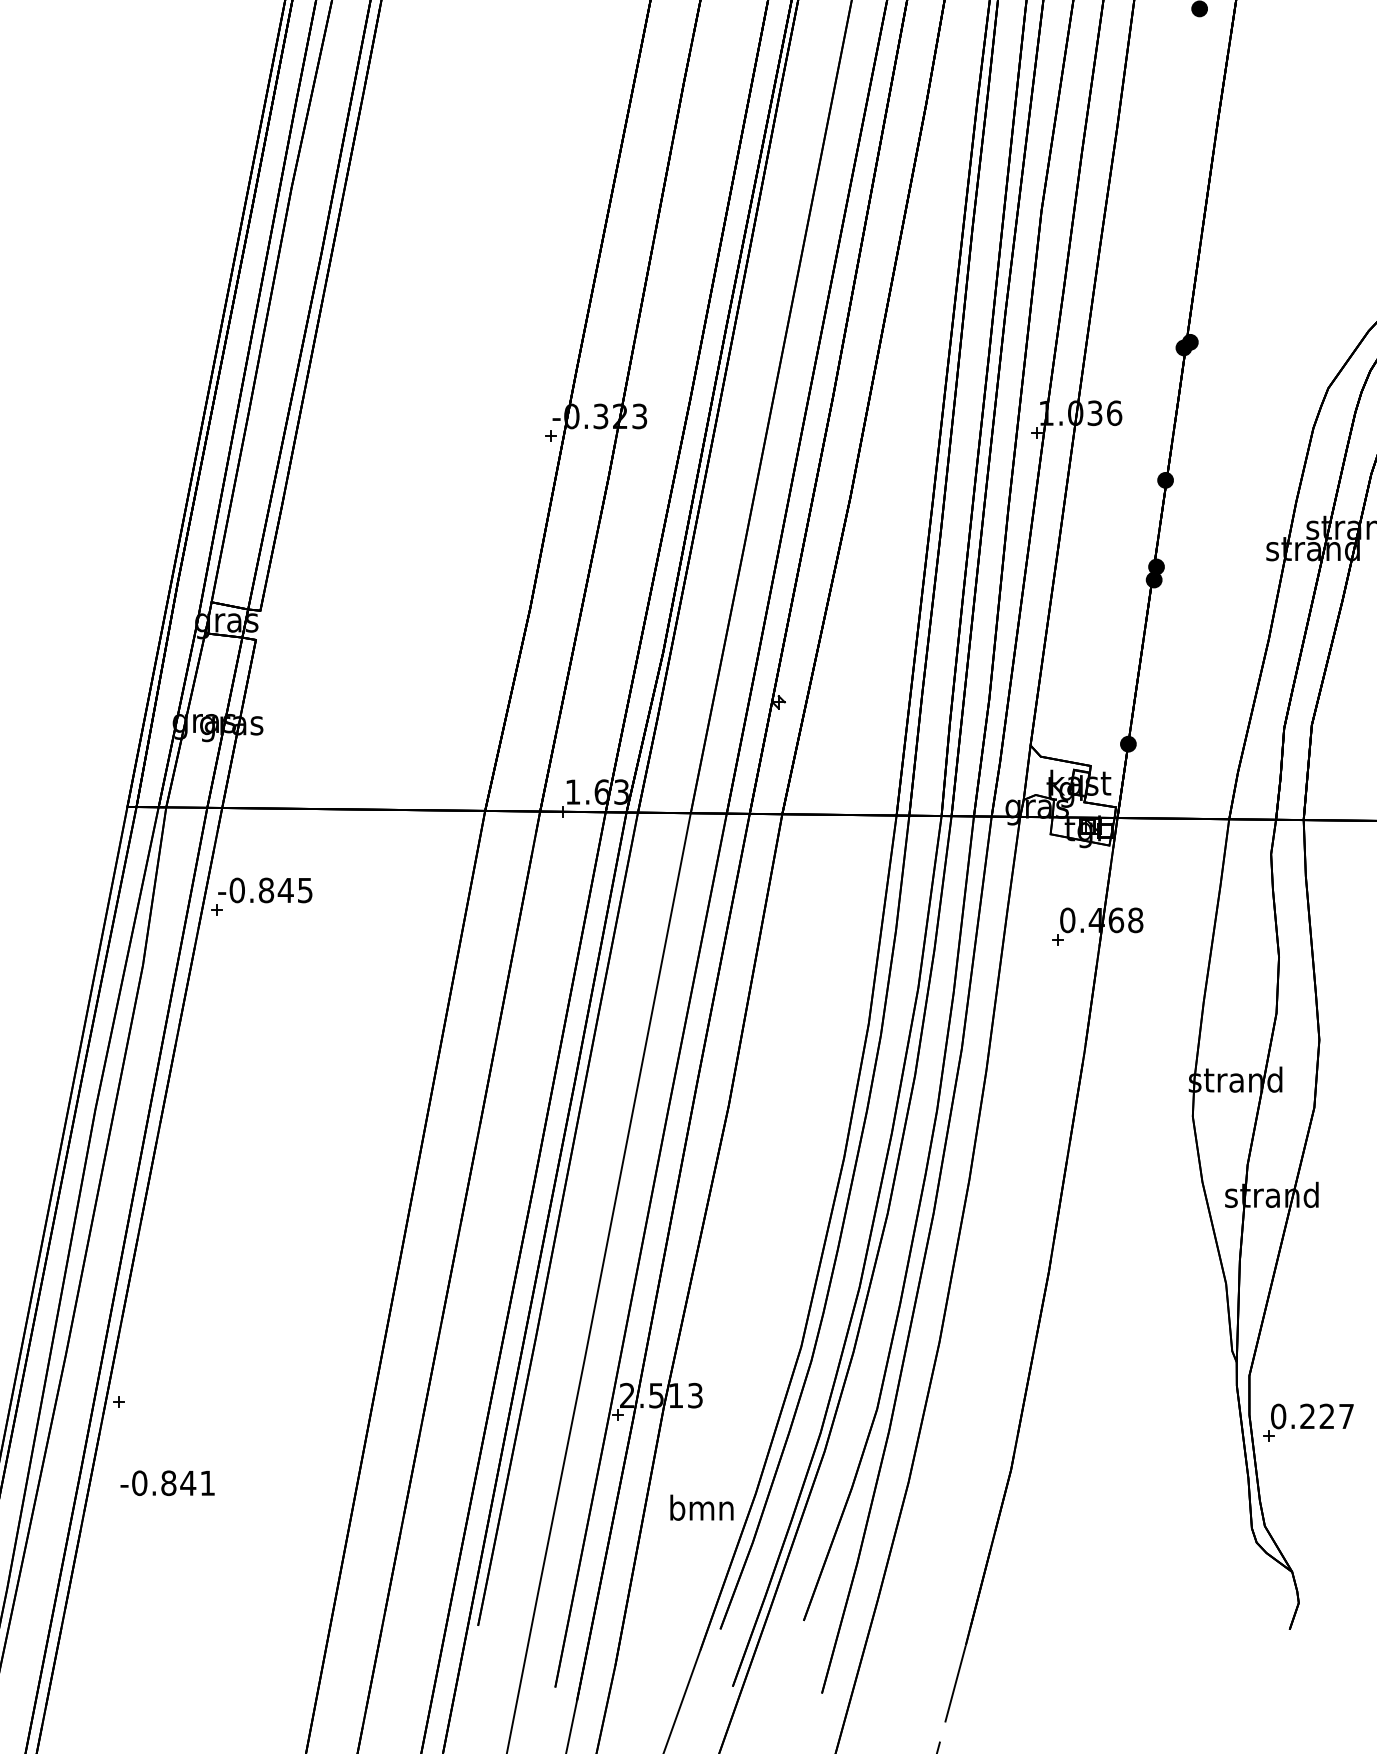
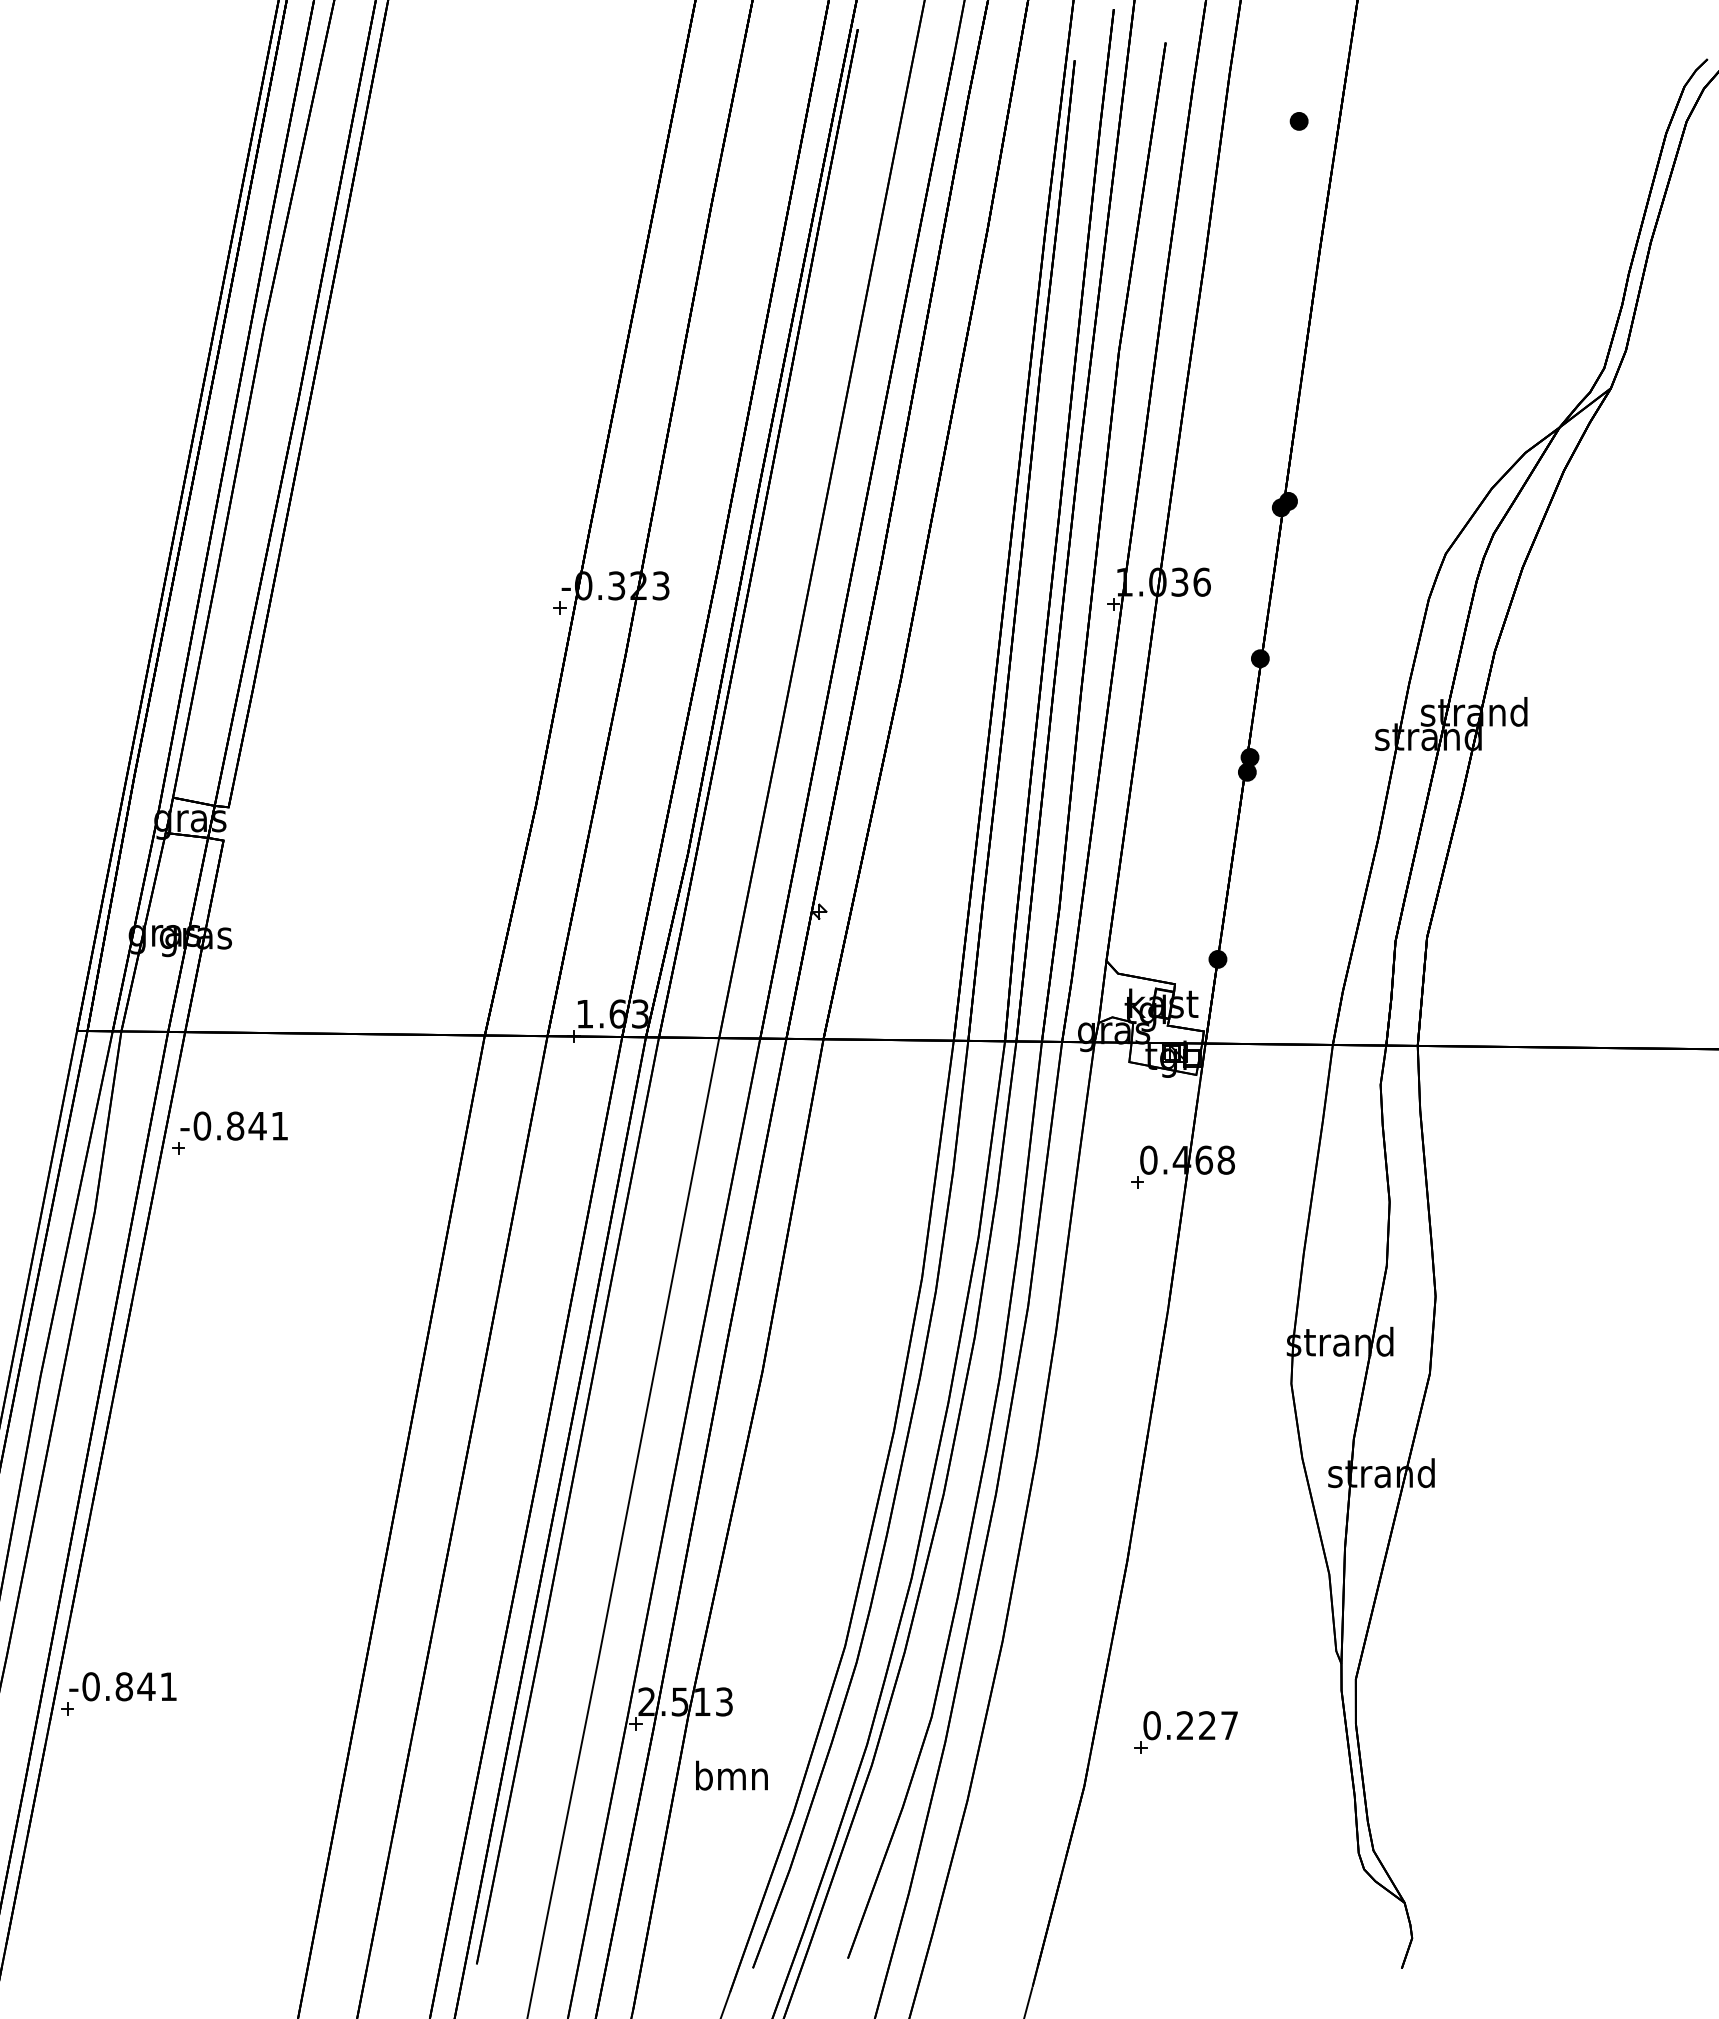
text: (304, 890) -> (279, 1126), -0.845 -> -0.841
part: (1307, 1422) -> (1185, 1732), moved
text: (167, 1483) -> (122, 1686), moved
text: (701, 1507) -> (731, 1775), moved

